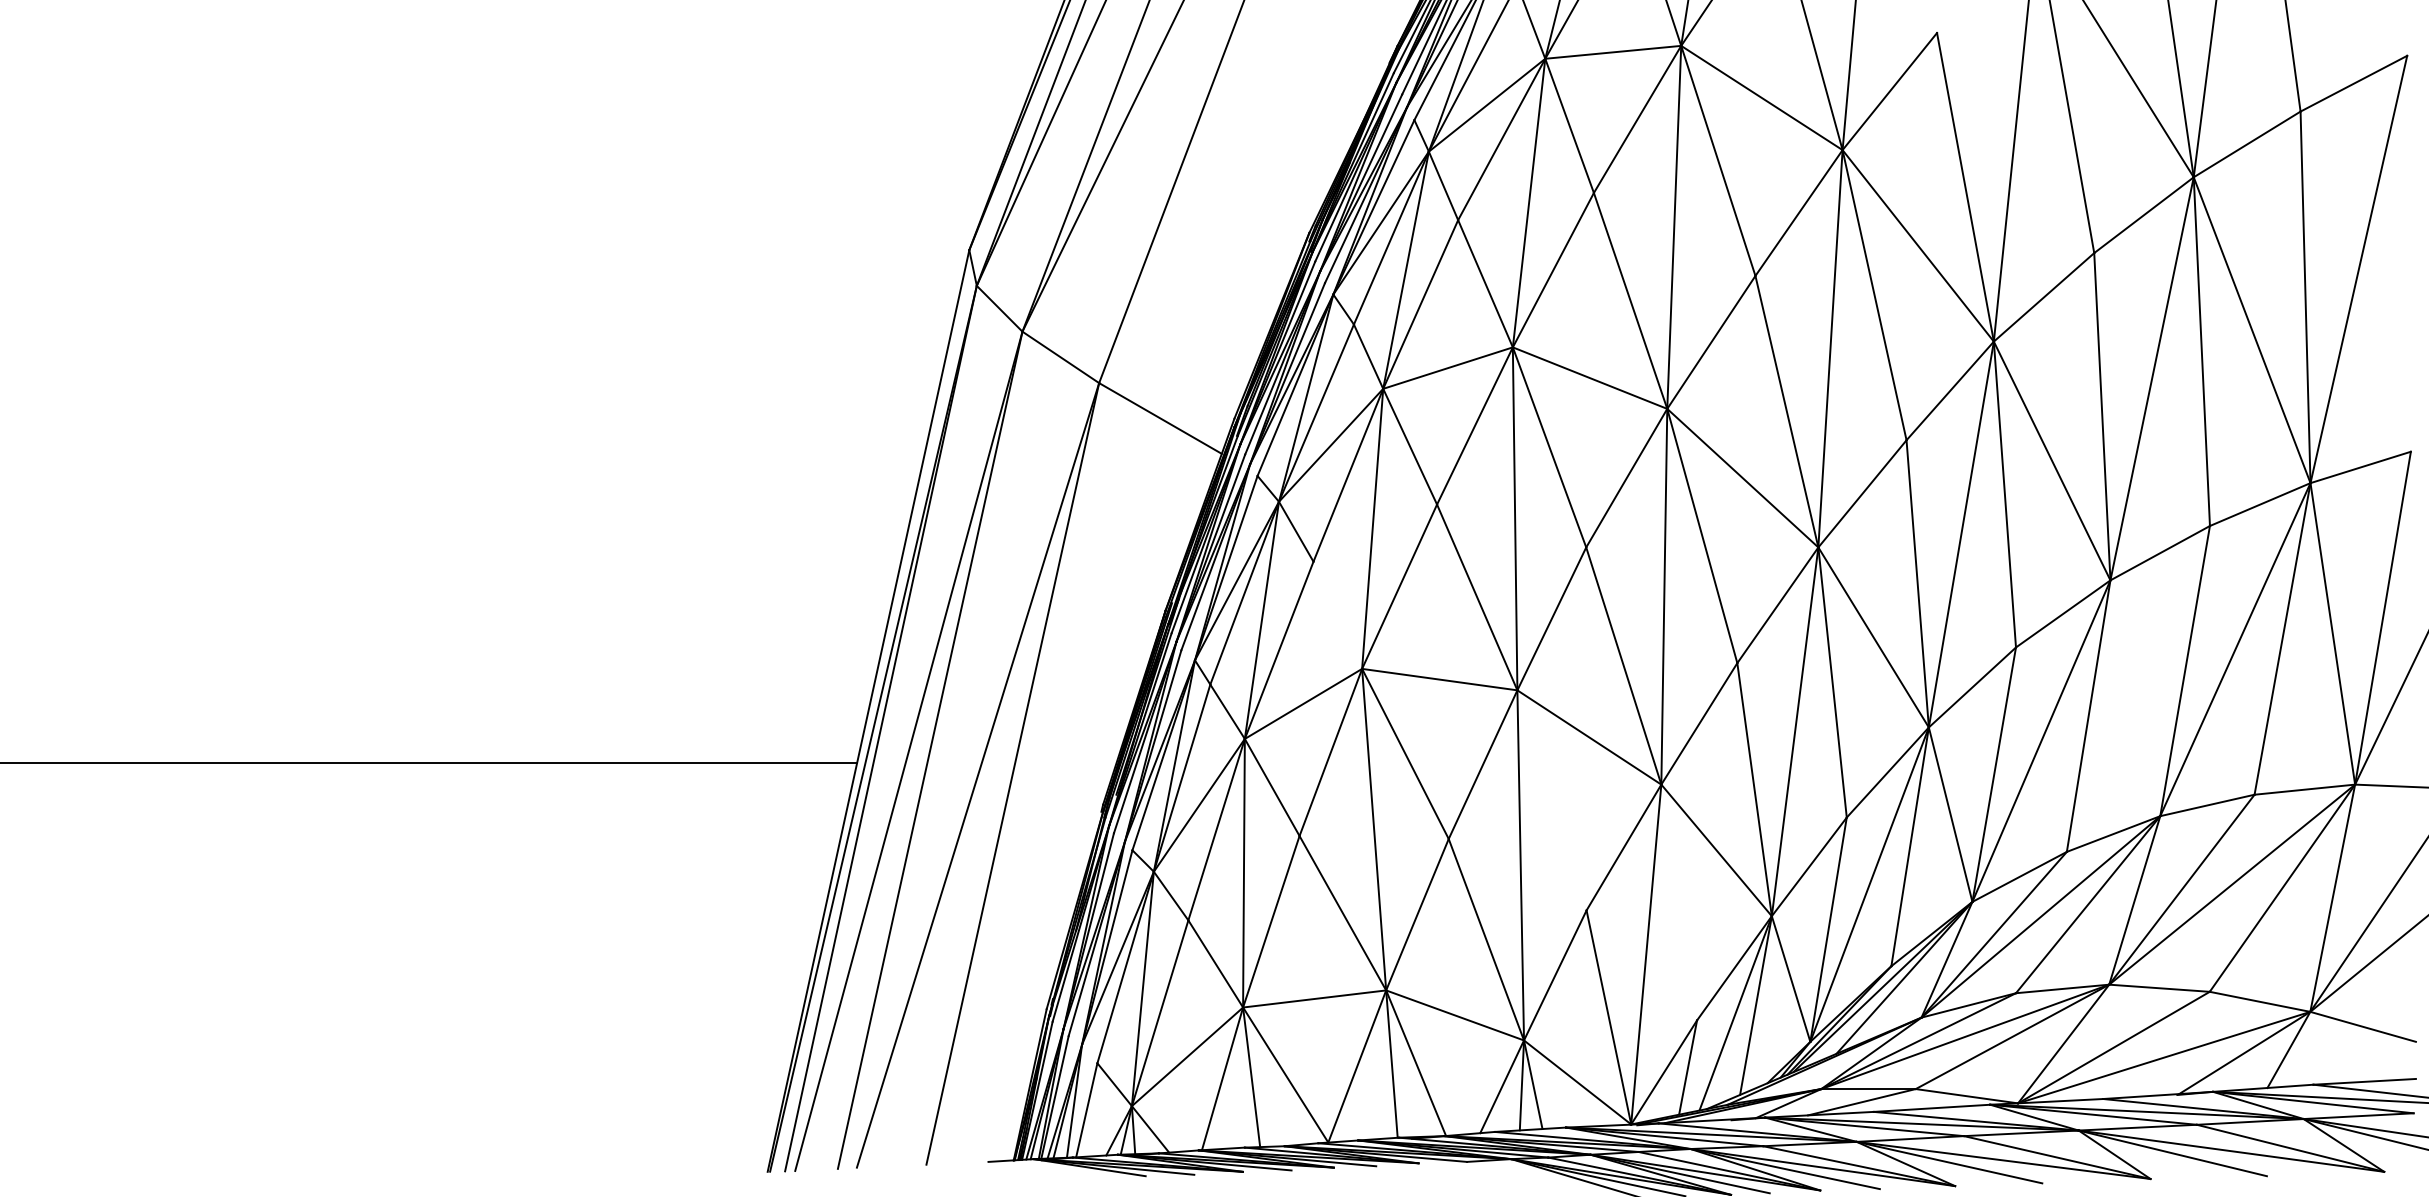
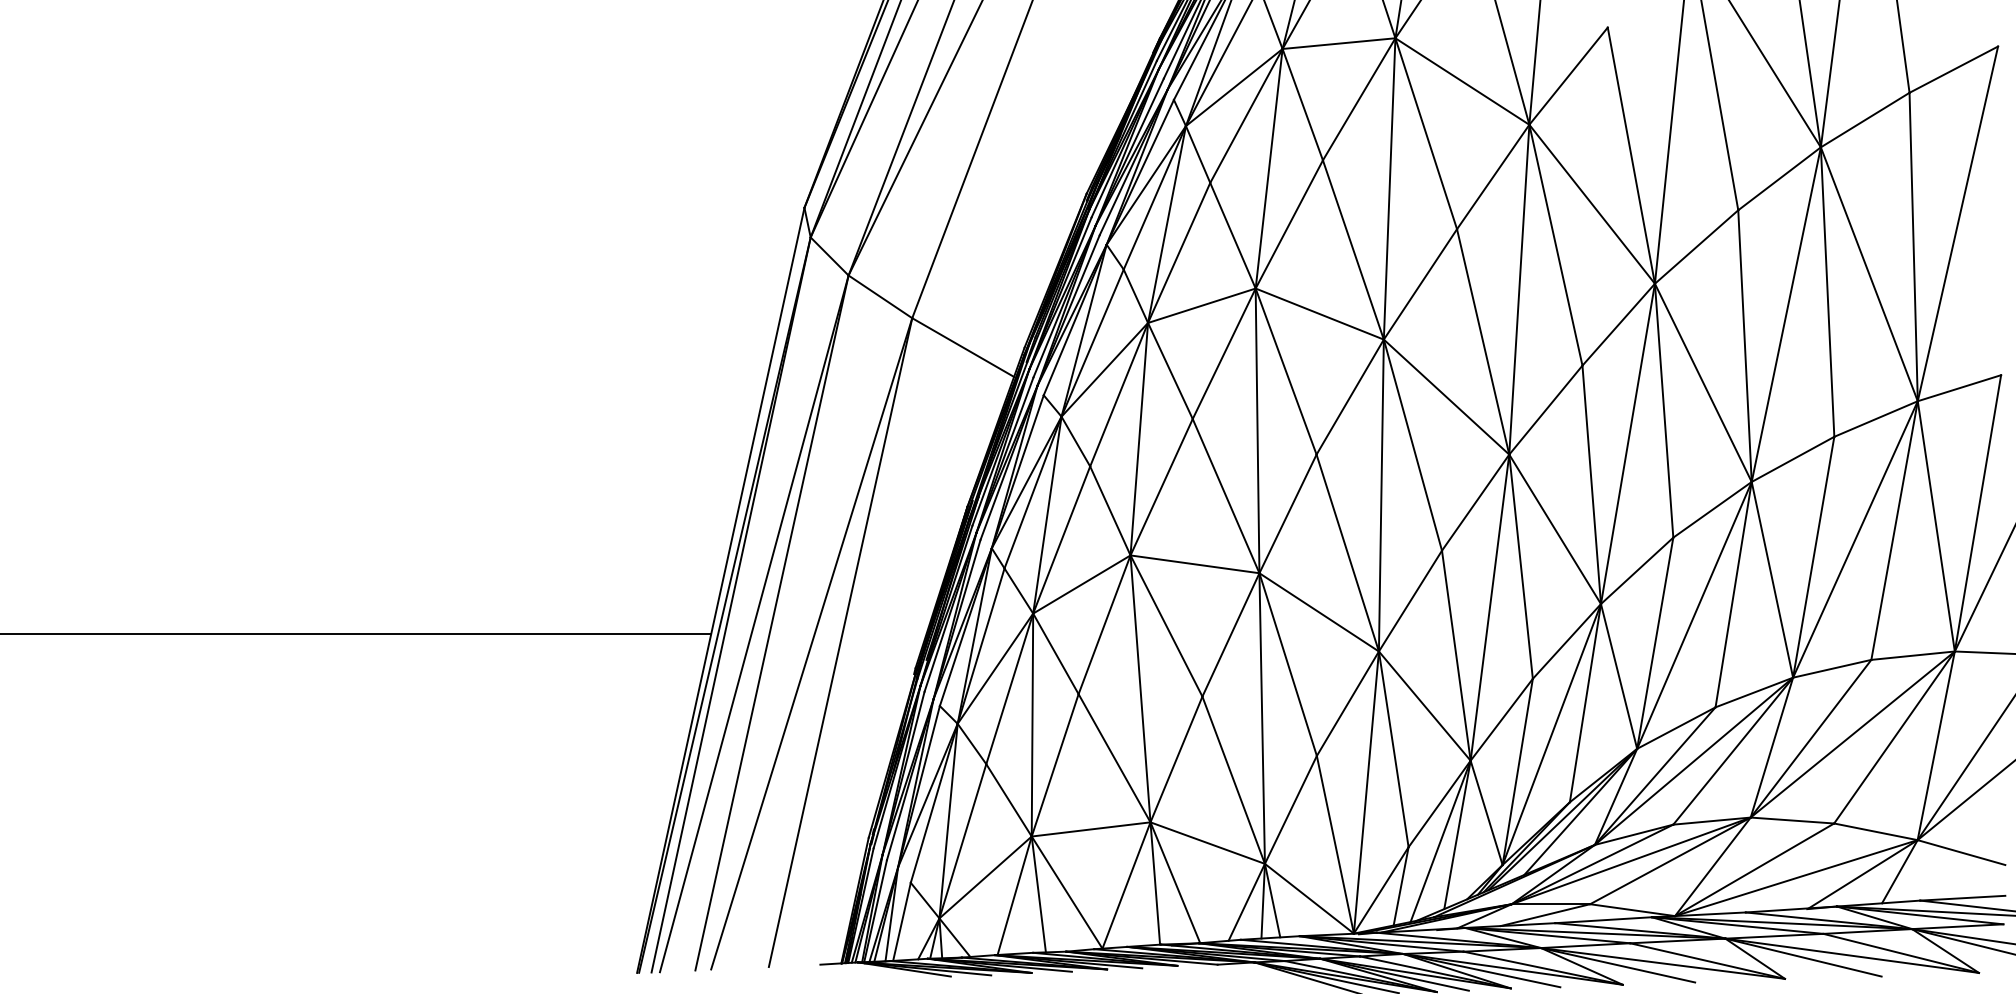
line: (1337, 614) -> (1110, 510), added
line: (2135, 698) -> (1772, 580), added
line: (1551, 800) -> (1287, 664), added
line: (1679, 902) -> (1393, 749), added

